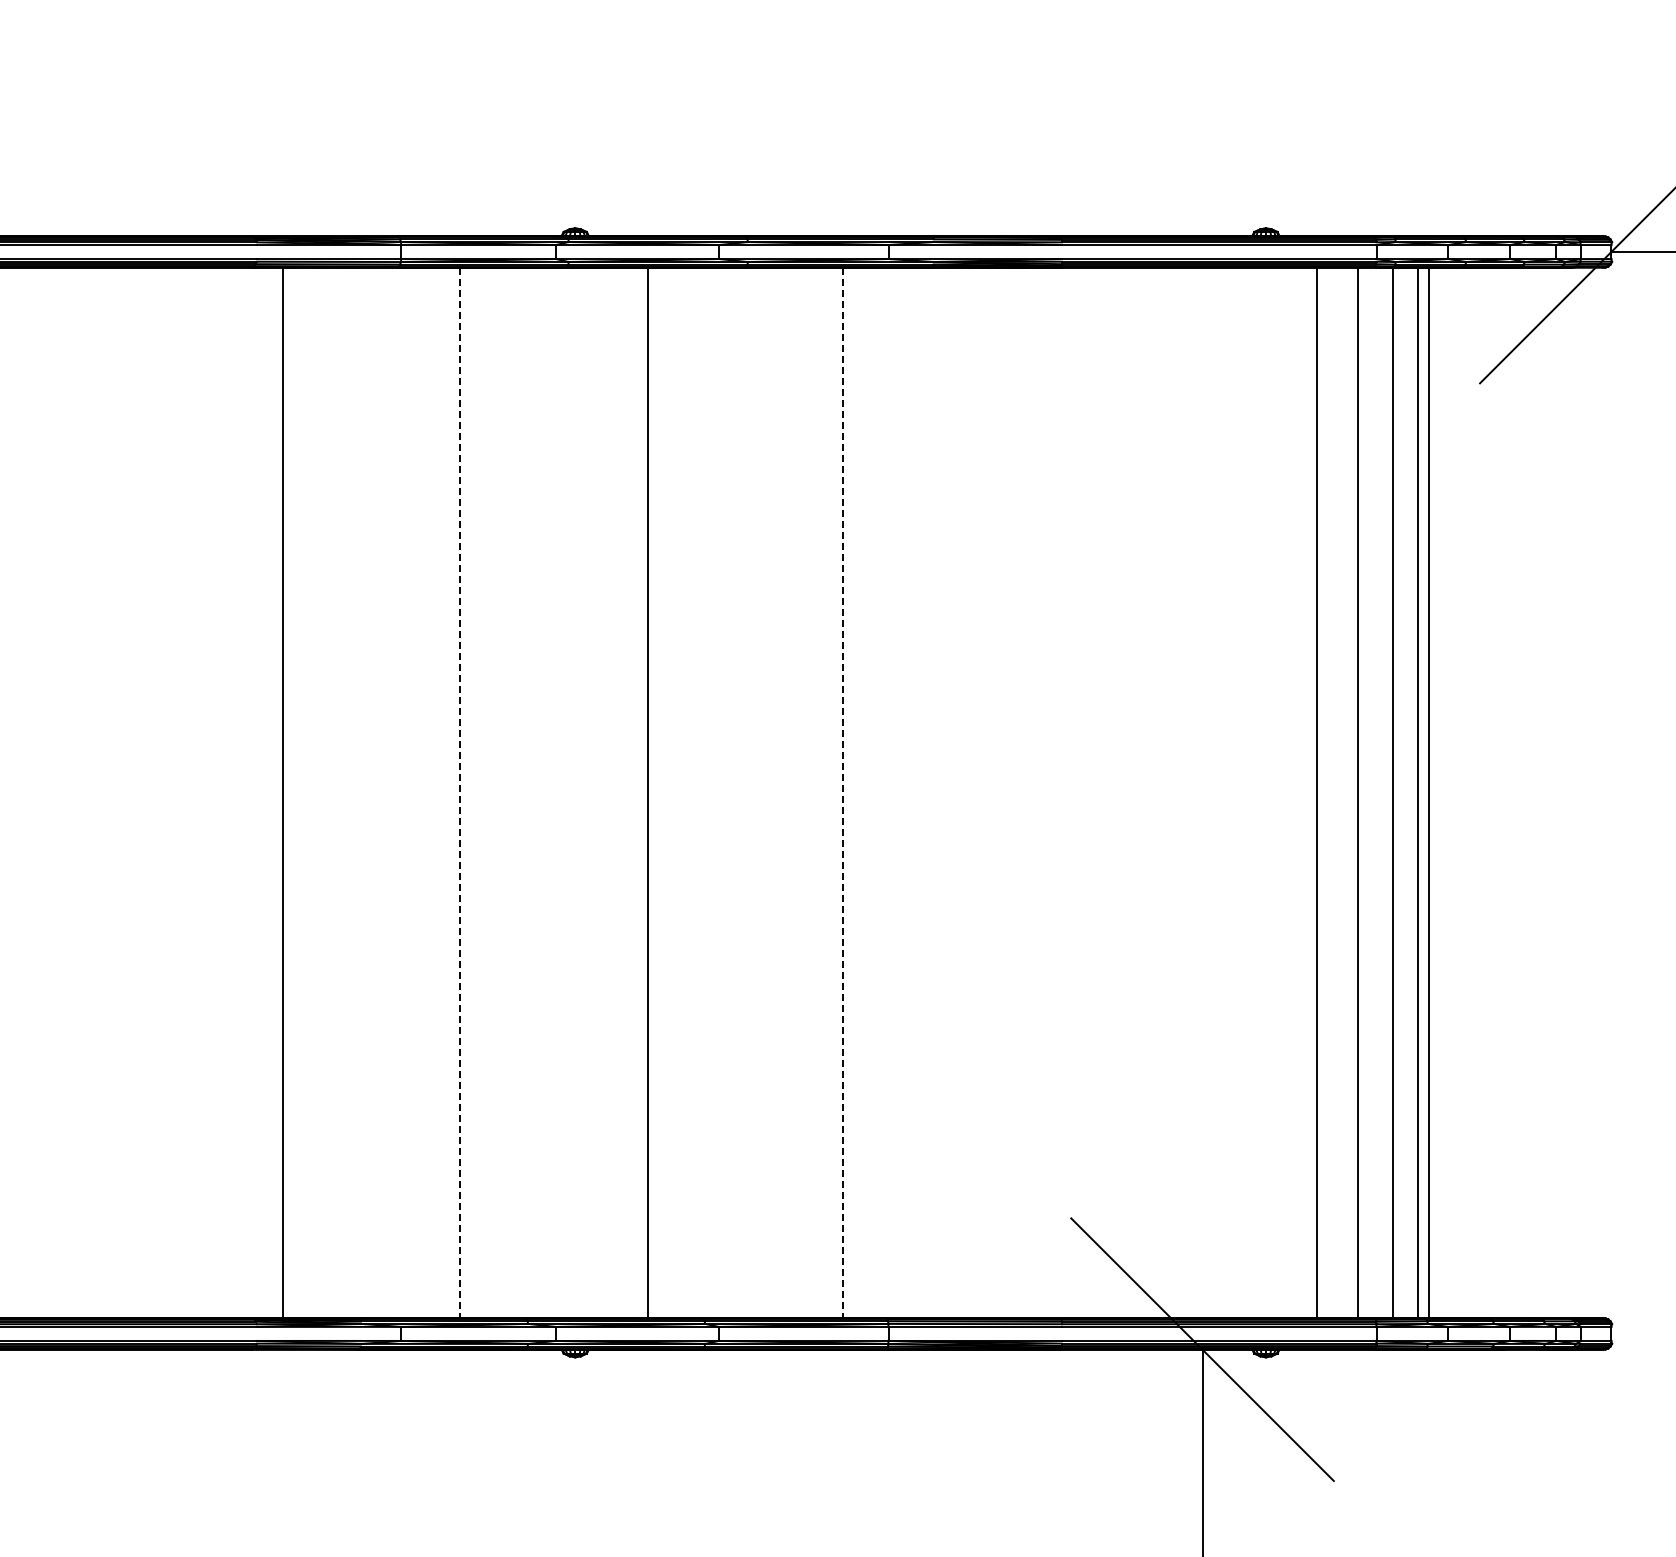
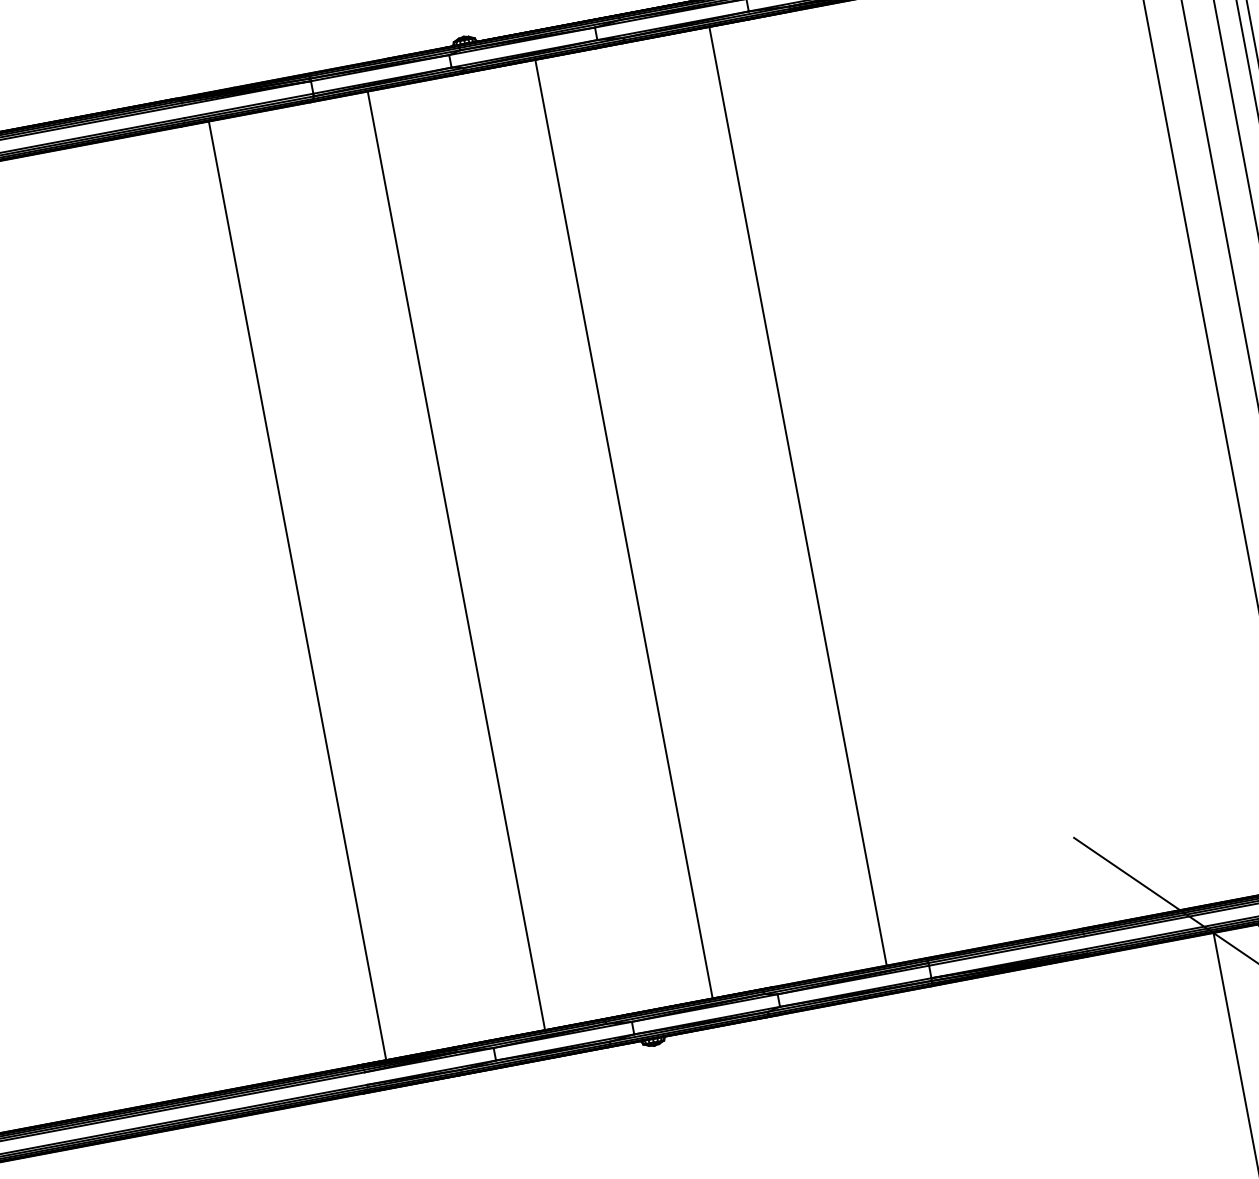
line: (460, 793) -> (456, 561), dashed -> solid
line: (842, 793) -> (797, 496), dashed -> solid

